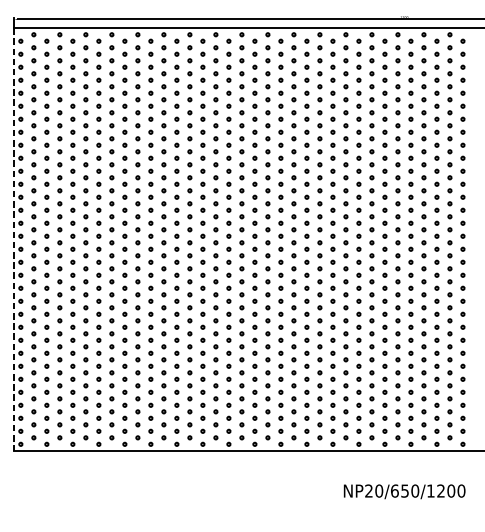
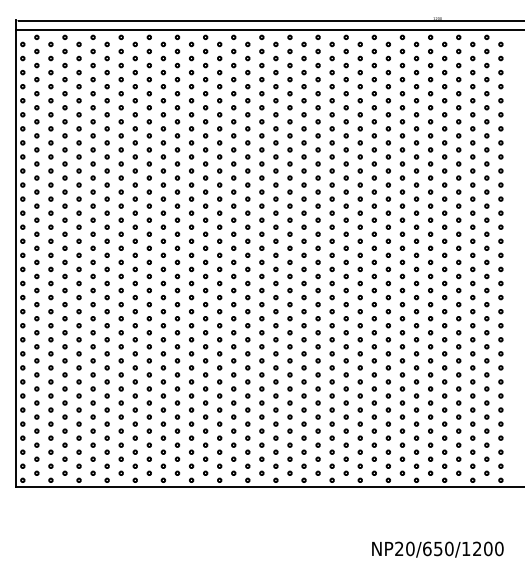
line: (14, 240) -> (15, 259), dashed -> solid
text: (404, 491) -> (437, 549), moved

